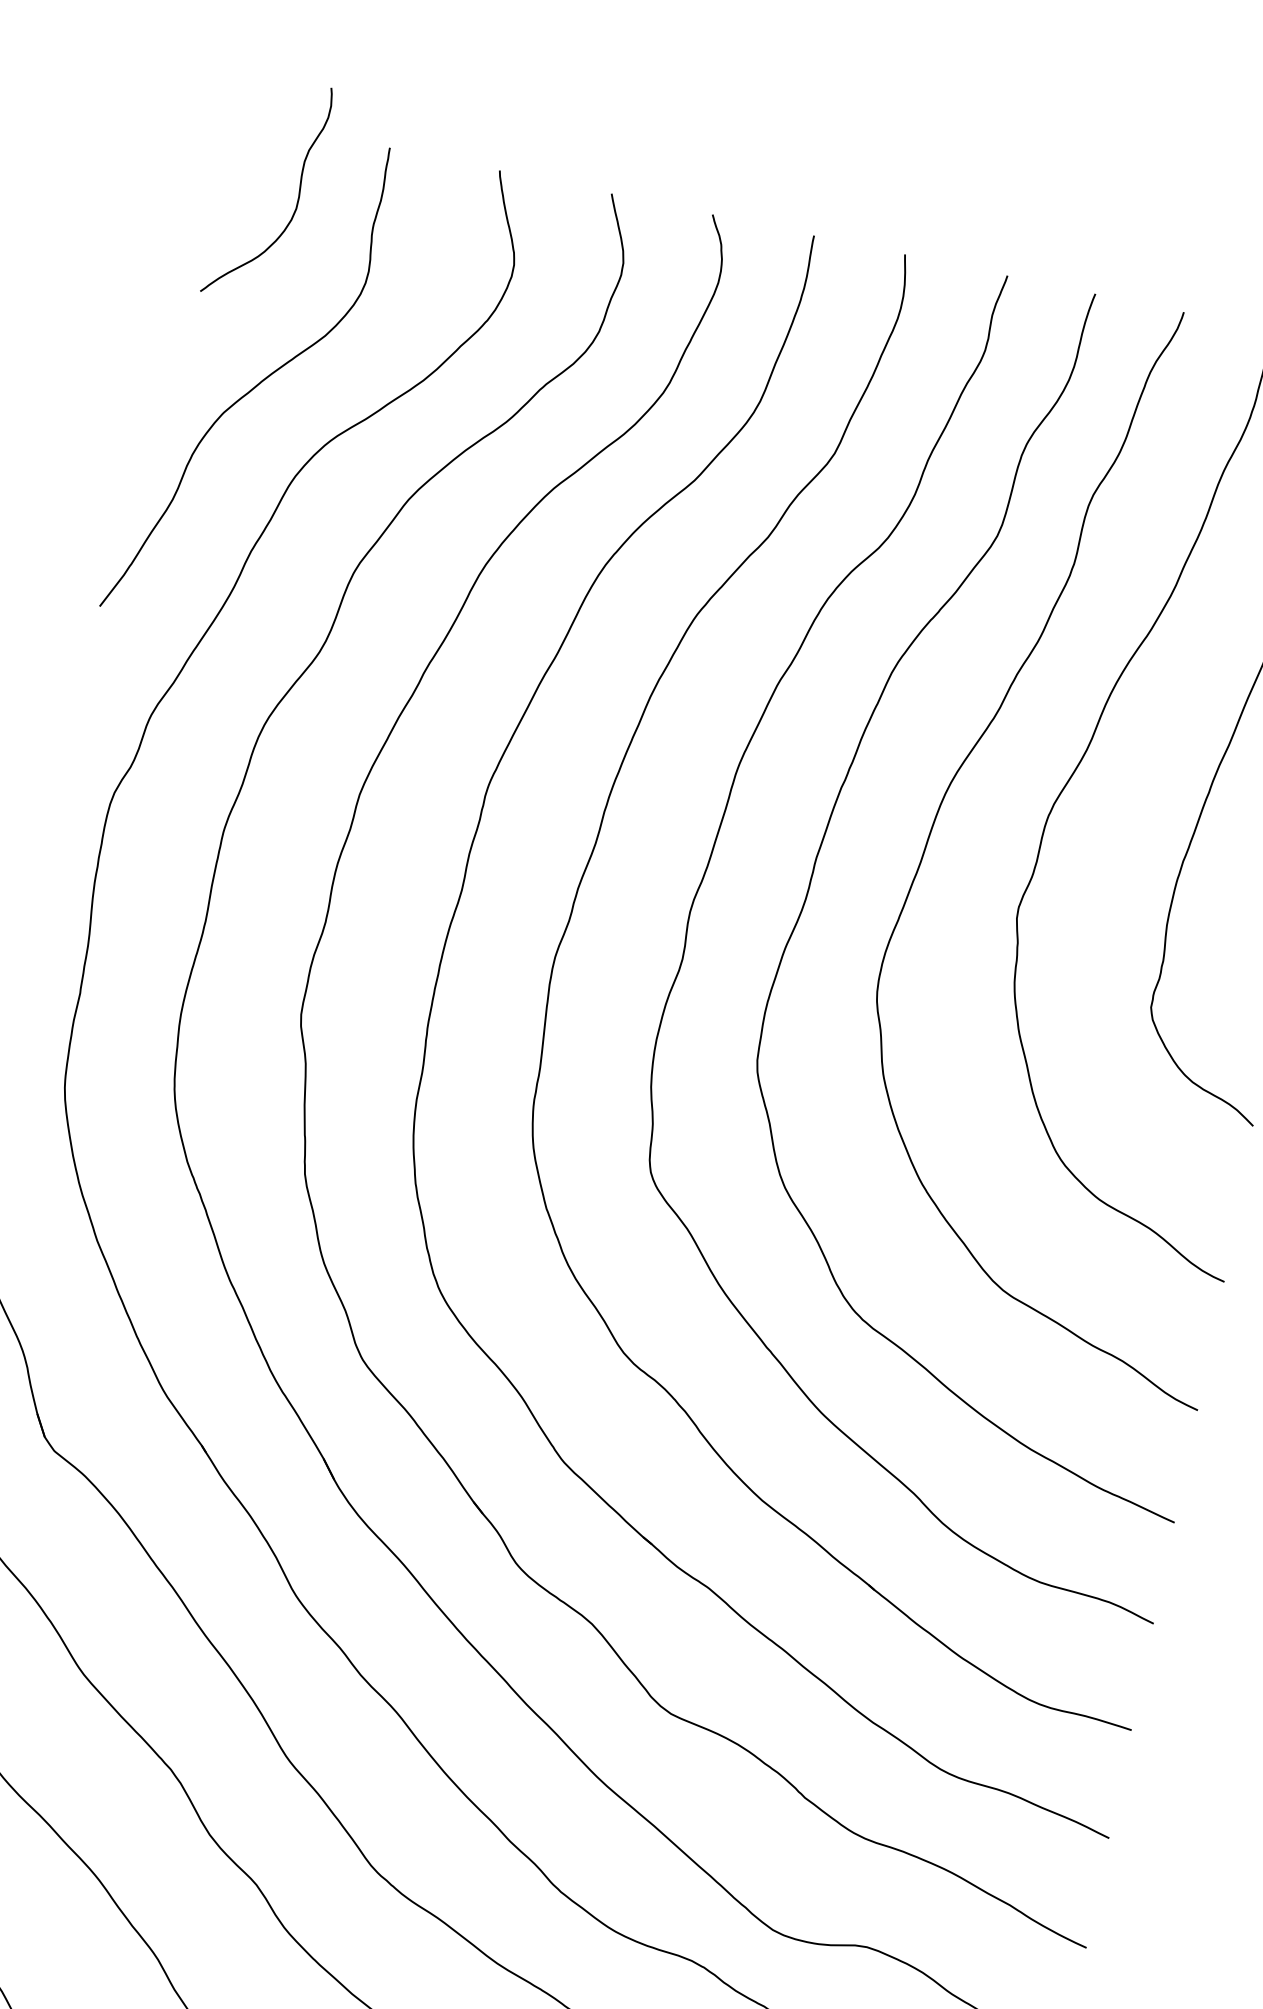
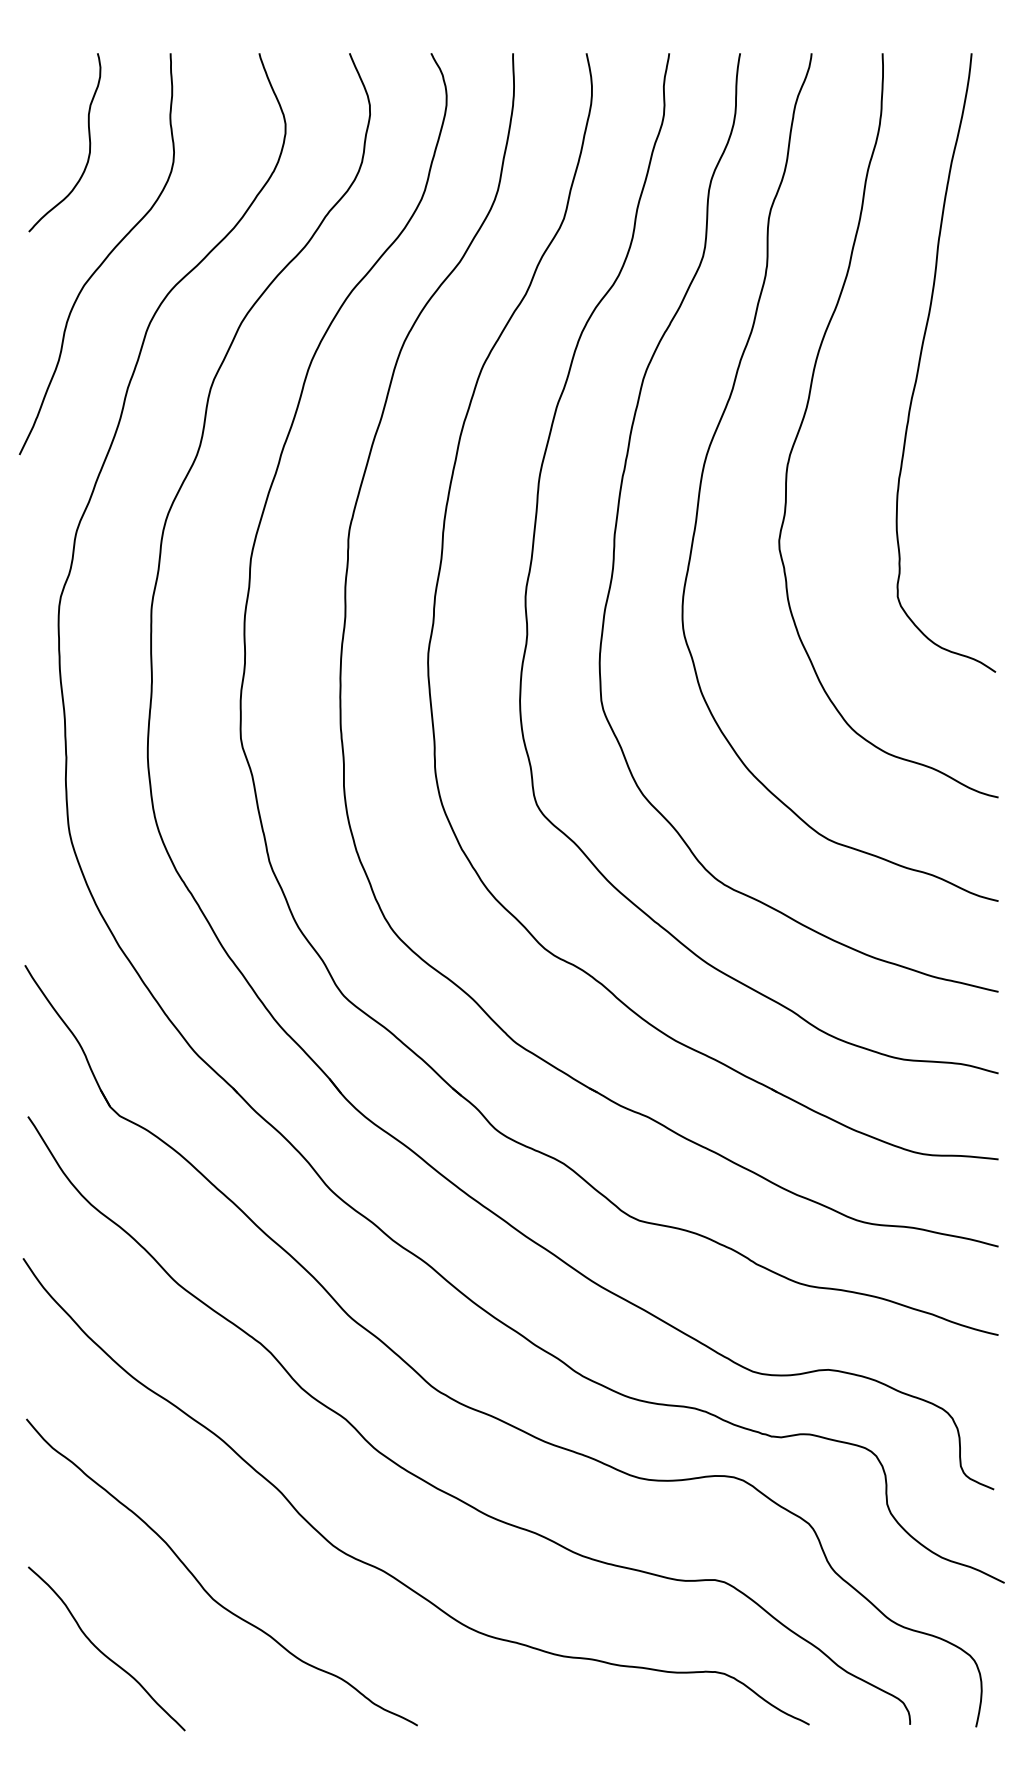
curve: (298, 189) -> (88, 137), moved

